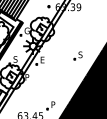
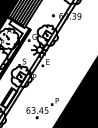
part: (77, 55) -> (78, 58), removed

